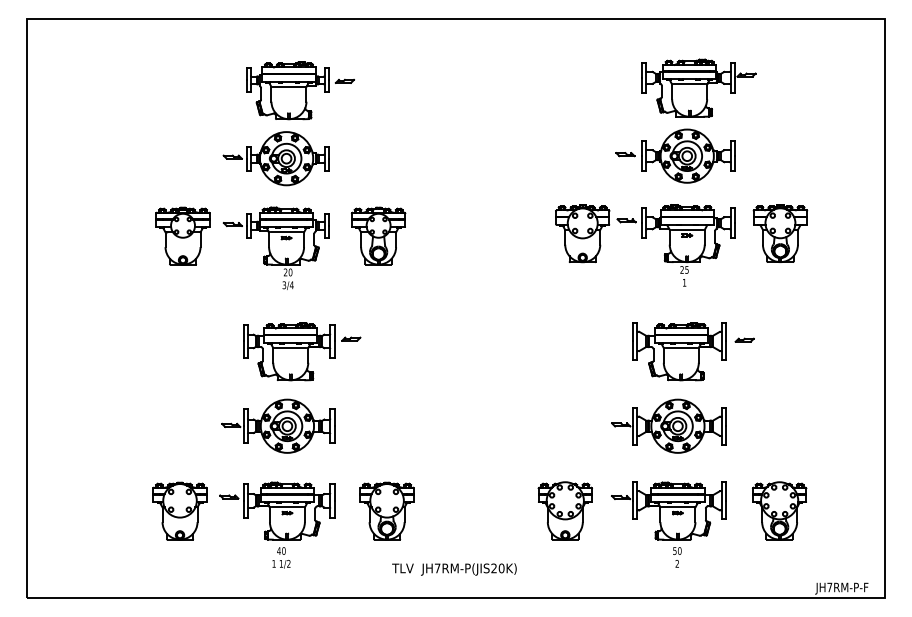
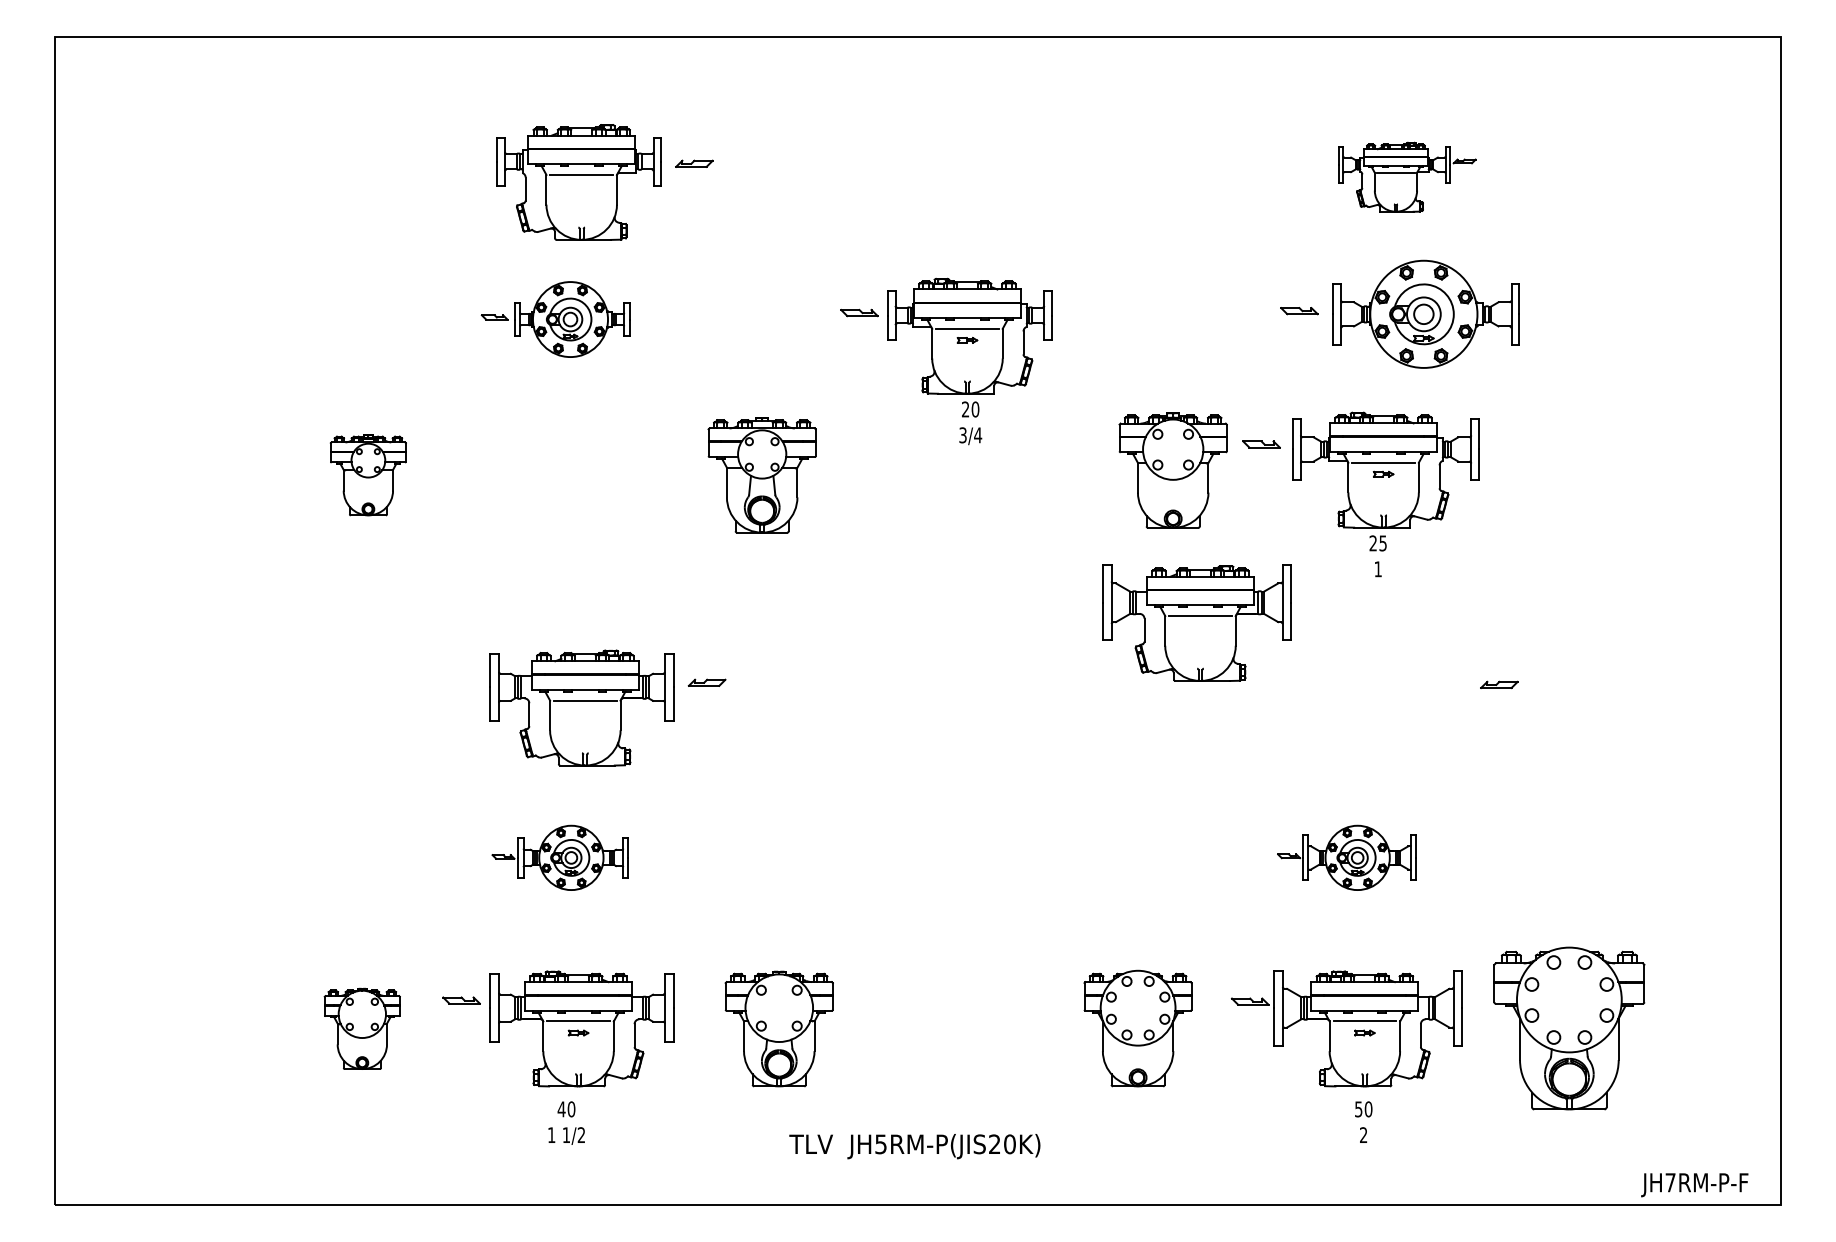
part: (698, 87) -> (1406, 176), size x0.6
part: (675, 155) -> (1400, 312), moved
part: (275, 158) -> (554, 318), size x0.7
part: (780, 233) -> (1571, 469), removed
part: (182, 235) -> (367, 474), size x0.7
part: (275, 247) -> (945, 359), moved
part: (679, 351) -> (1196, 623), moved
part: (278, 425) -> (560, 856), size x0.6
part: (668, 425) -> (1345, 856), size x0.6
part: (179, 510) -> (361, 1027), size x0.7
part: (779, 510) -> (1569, 1027), size x1.4
text: (437, 568) -> (880, 1144), JH7RM-P(JIS20K) -> JH5RM-P(JIS20K)

